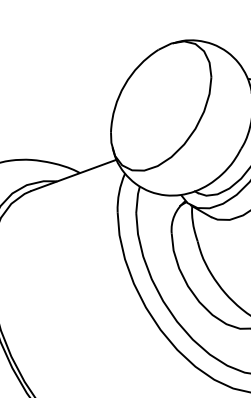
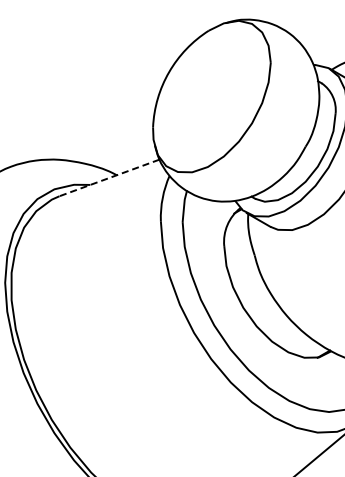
line: (73, 175) -> (109, 178), solid -> dashed

